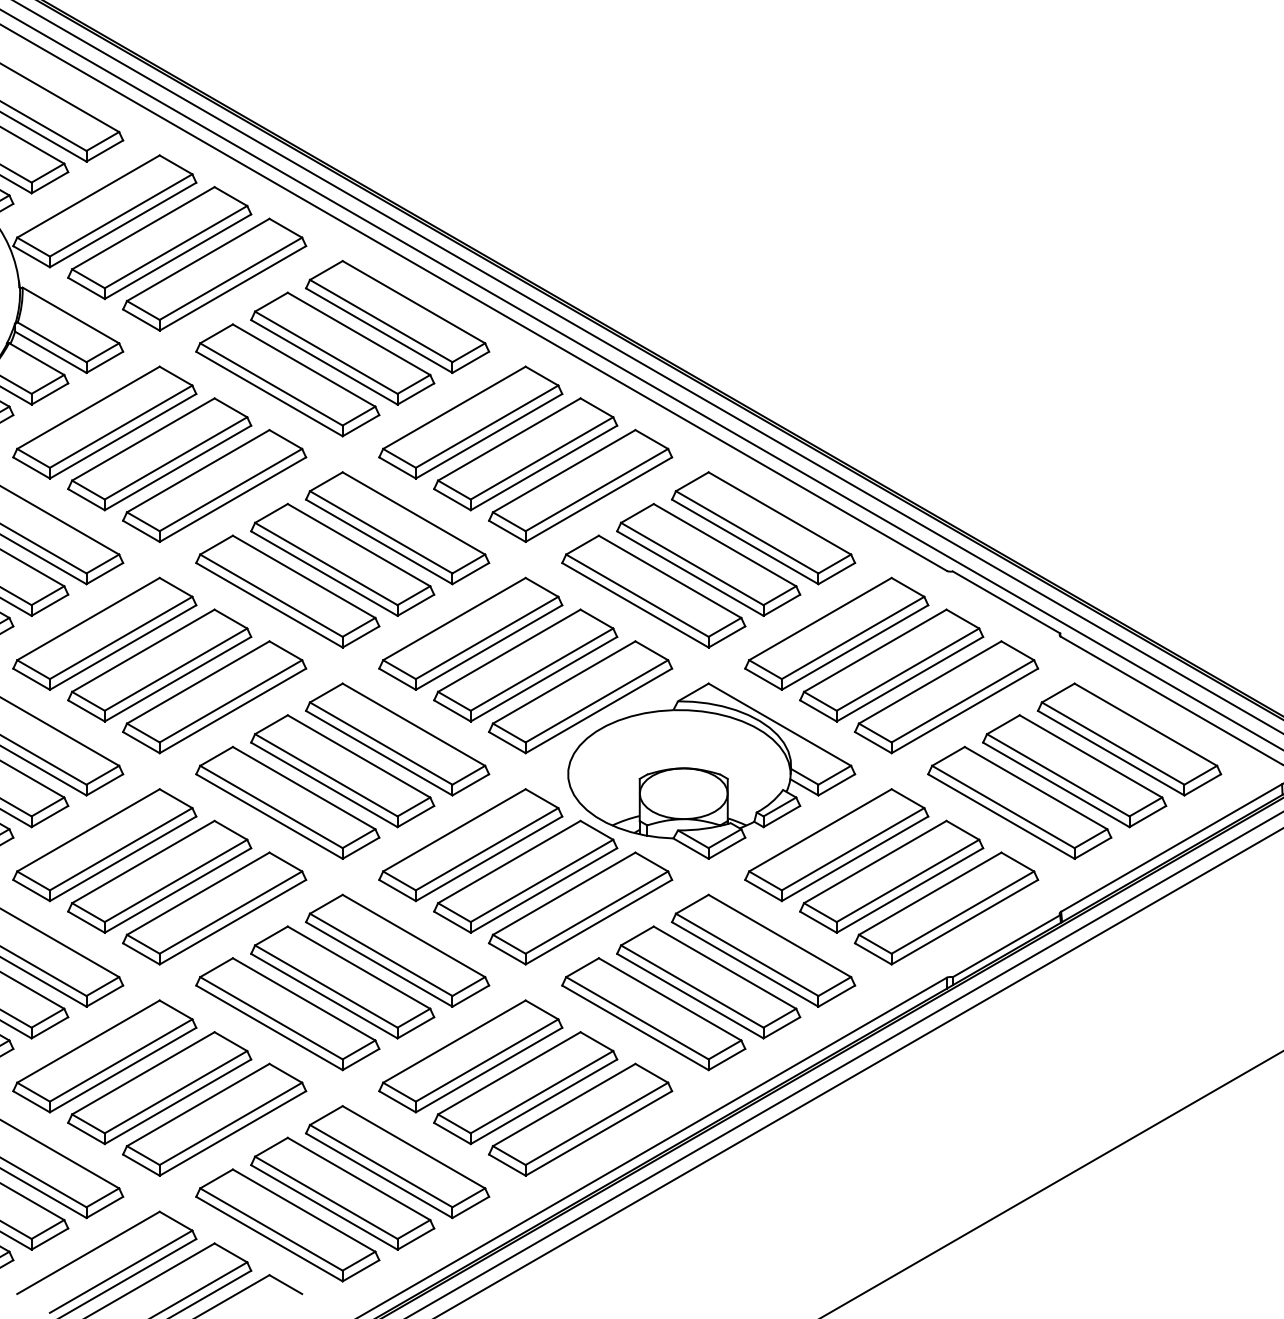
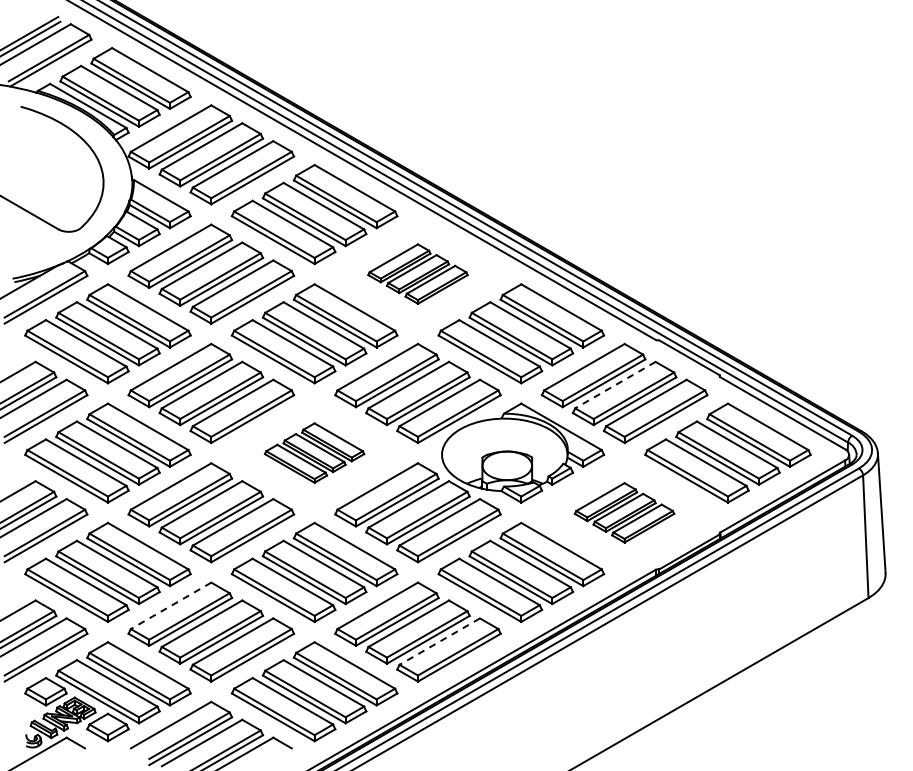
part: (524, 453) -> (417, 273), size x0.6
line: (875, 651) -> (615, 385), solid -> dashed
part: (342, 770) -> (314, 452), size x0.6
part: (891, 876) -> (624, 512), size x0.6
line: (87, 1042) -> (170, 606), solid -> dashed
line: (563, 1104) -> (439, 641), solid -> dashed

